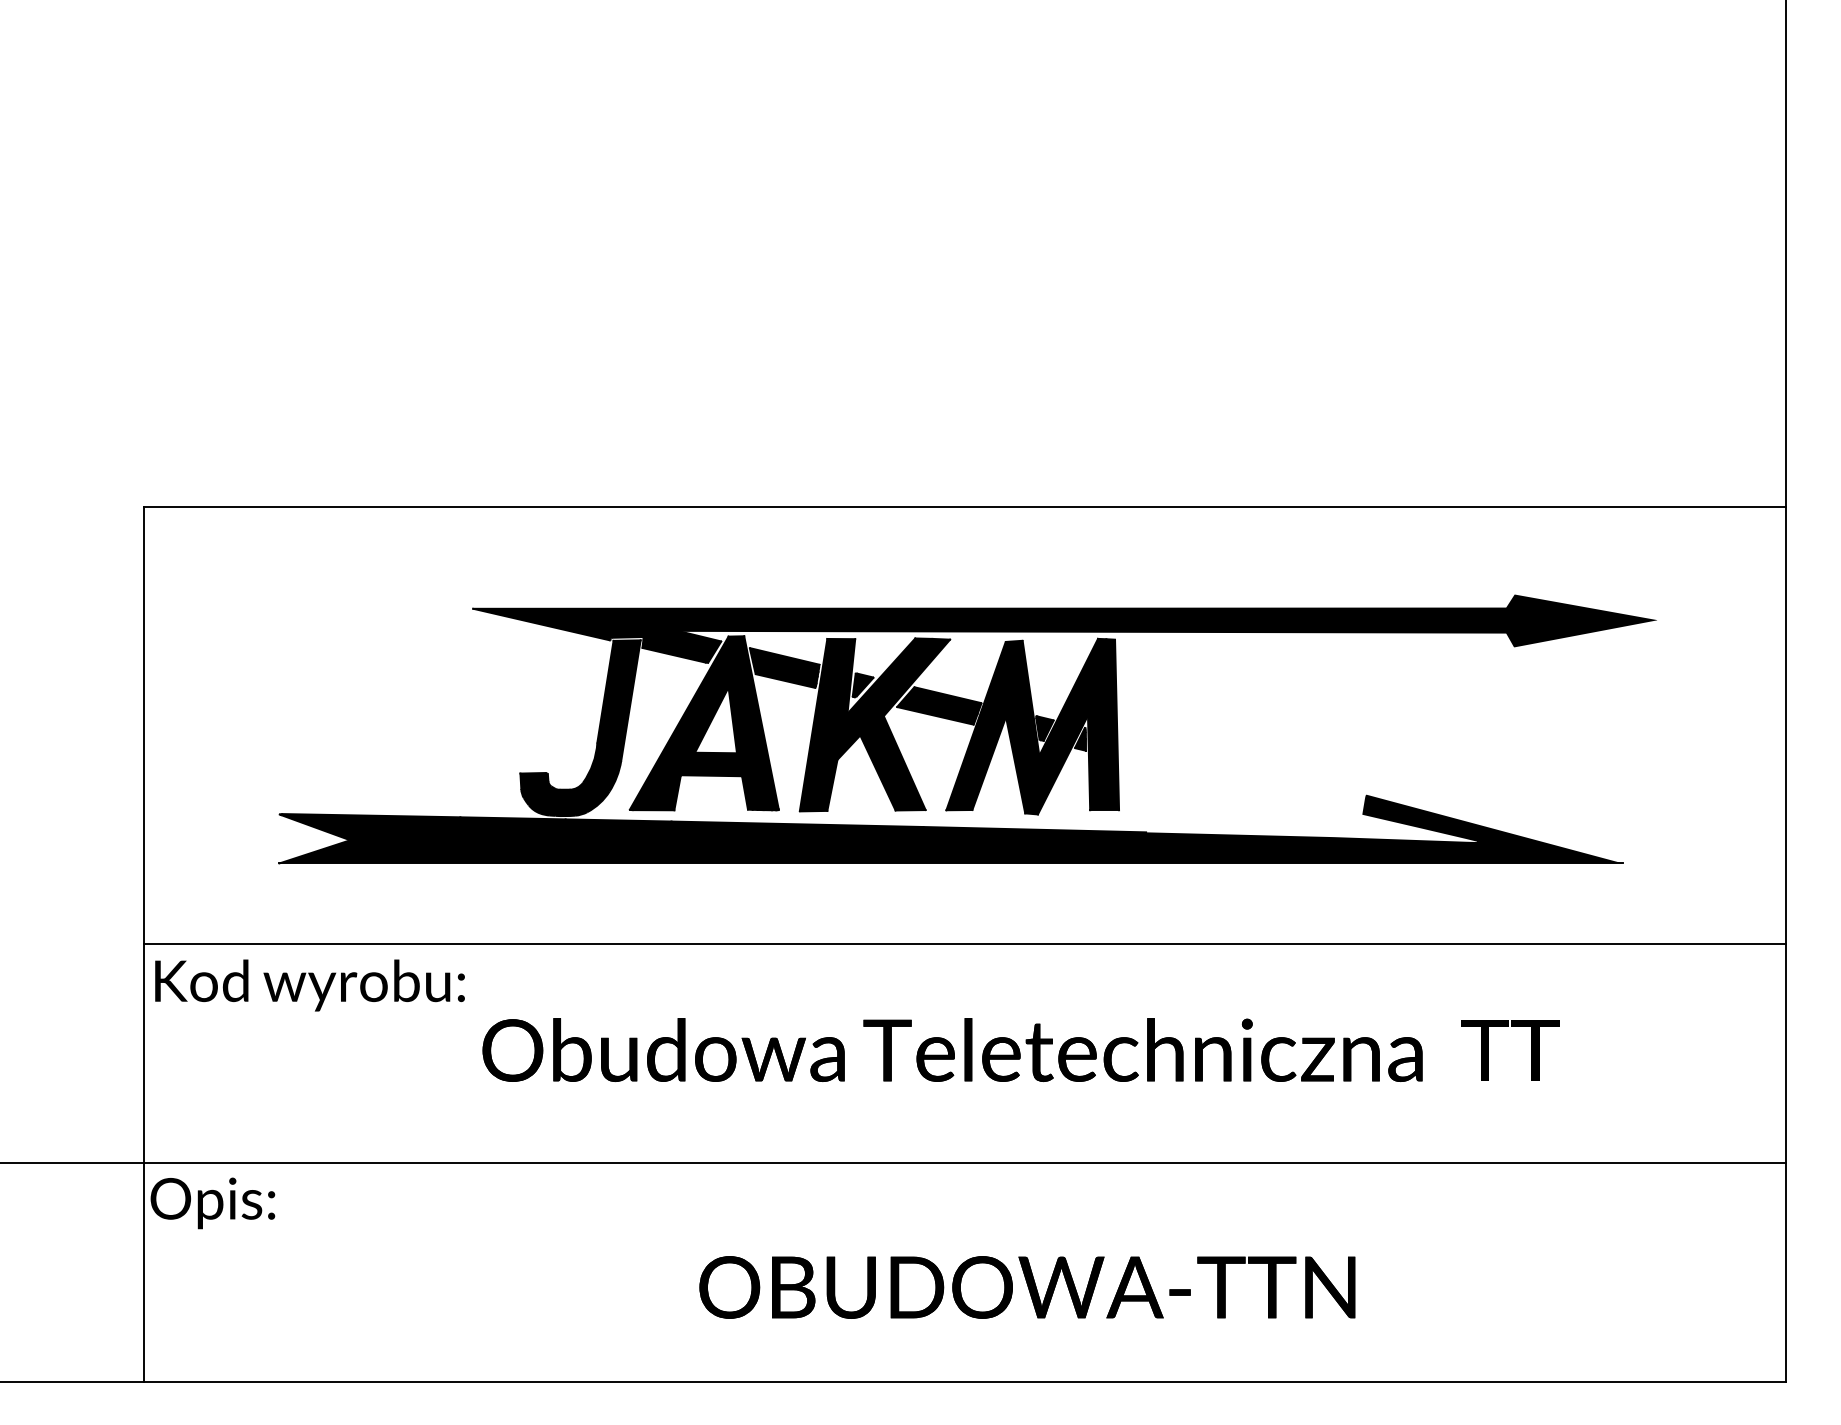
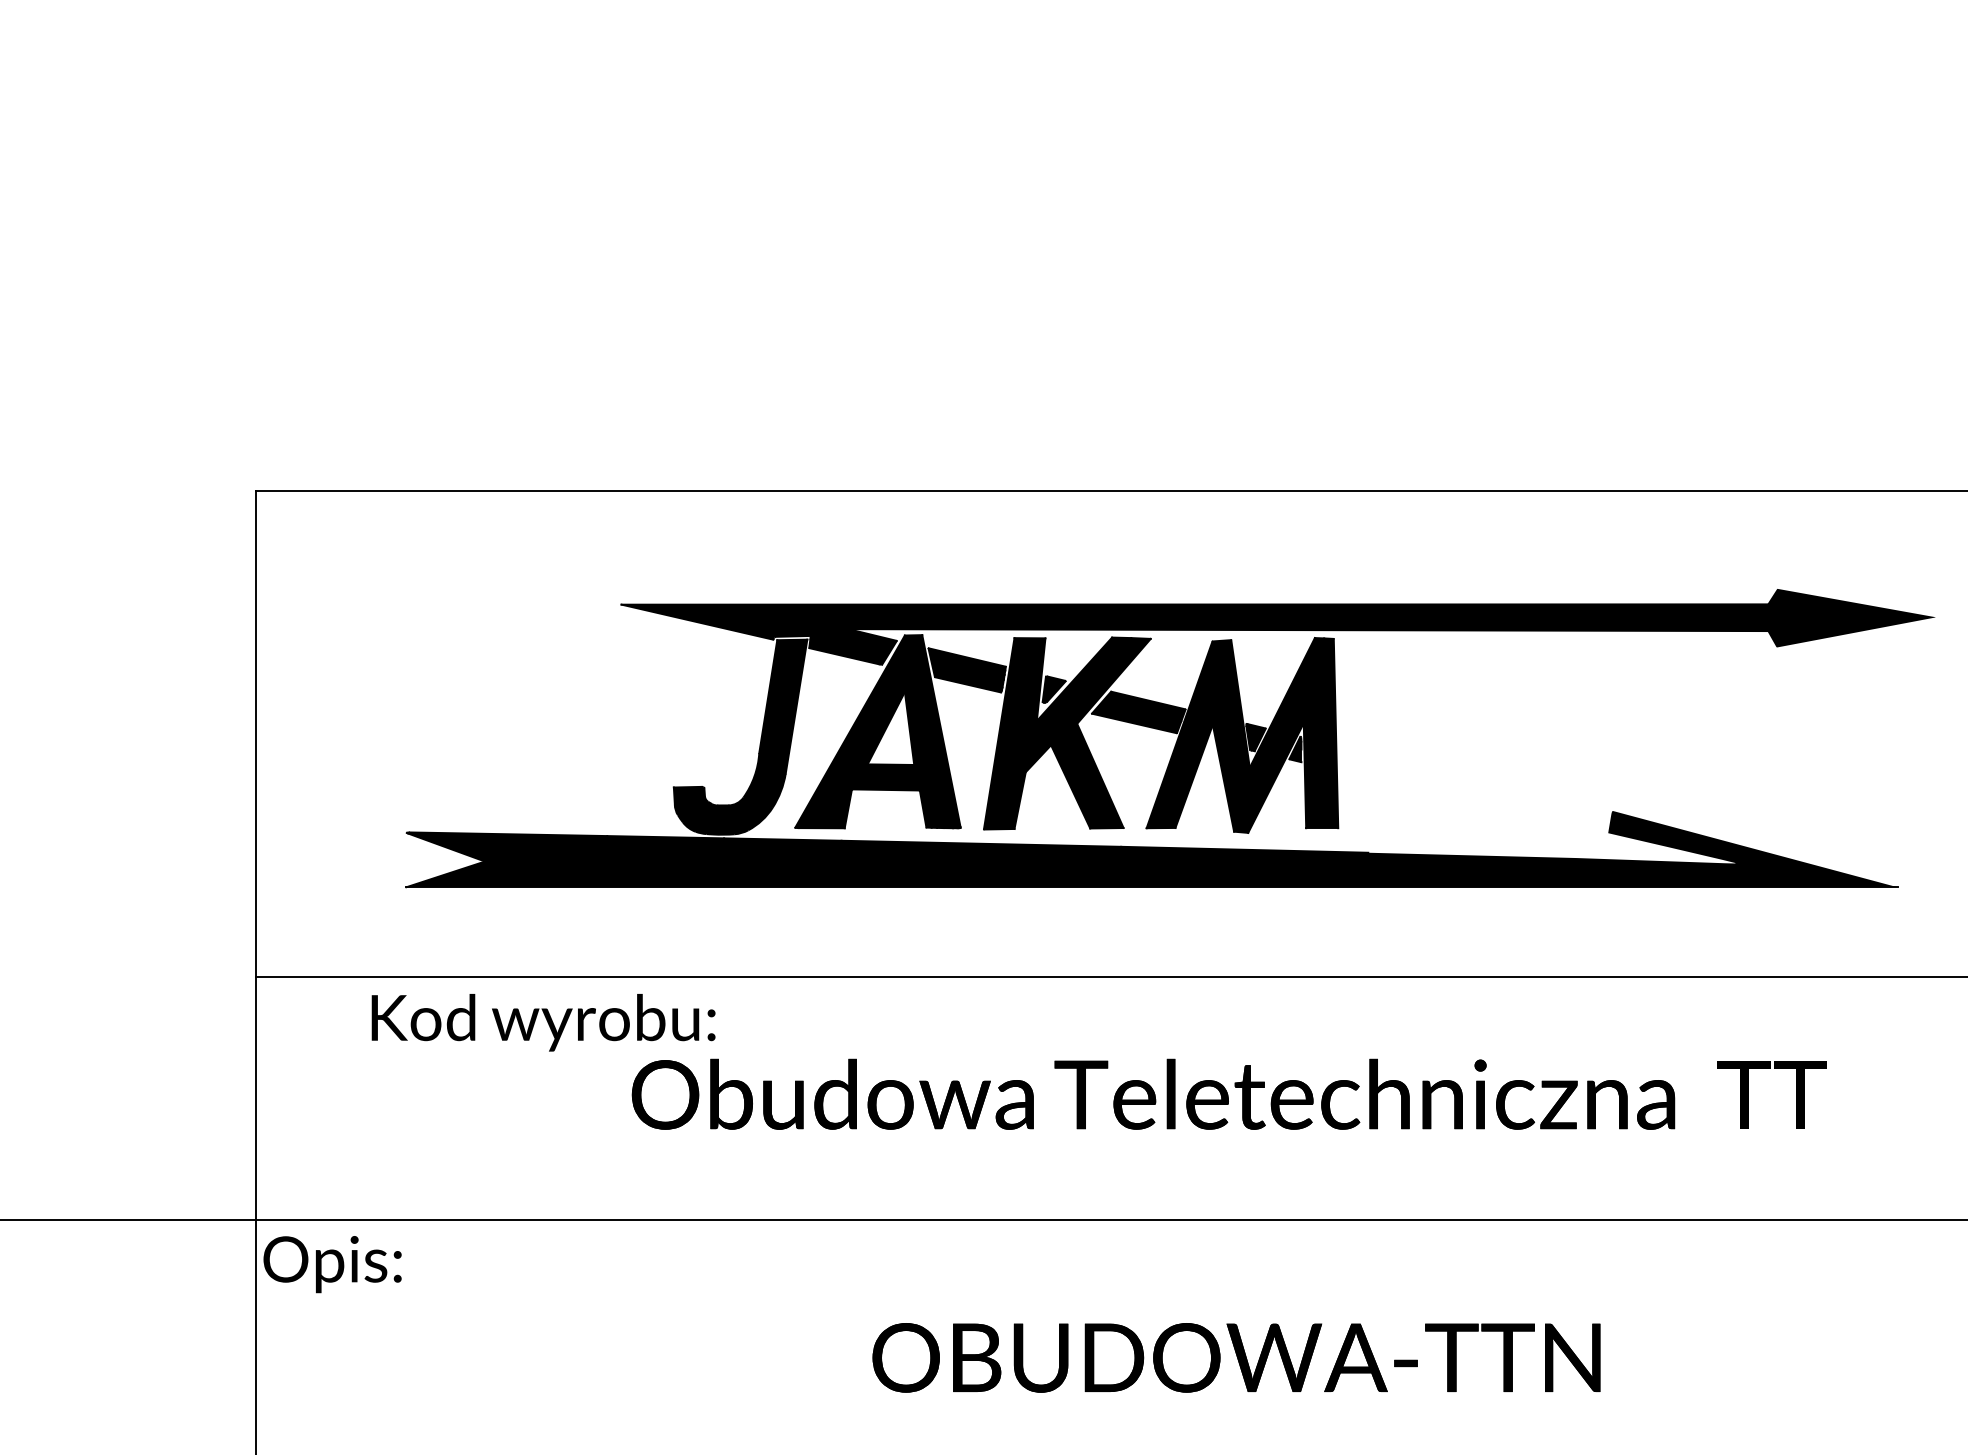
text: (309, 985) -> (543, 1022), moved

